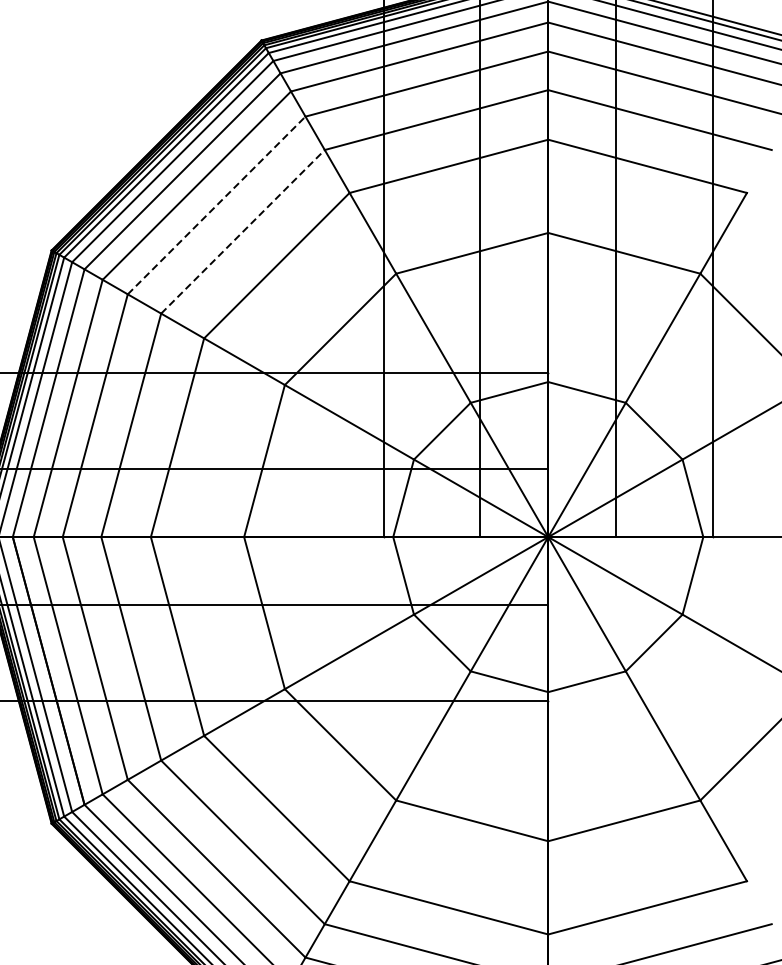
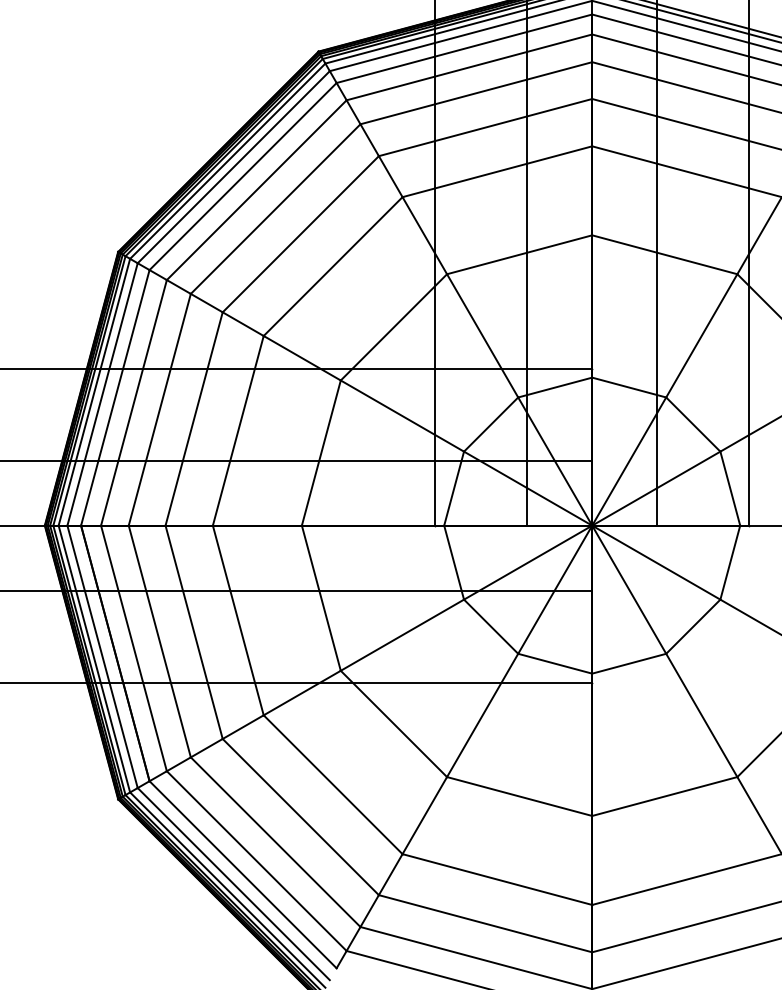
line: (216, 205) -> (275, 209), dashed -> solid
line: (243, 231) -> (301, 233), dashed -> solid

